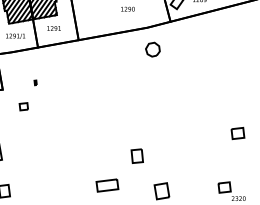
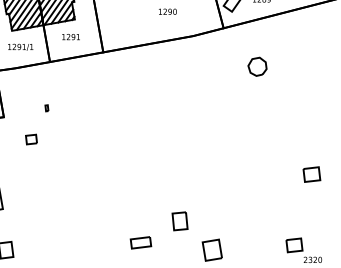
part: (152, 49) -> (257, 66), moved
part: (136, 156) -> (179, 221), moved
part: (107, 185) -> (140, 242), size x0.71

